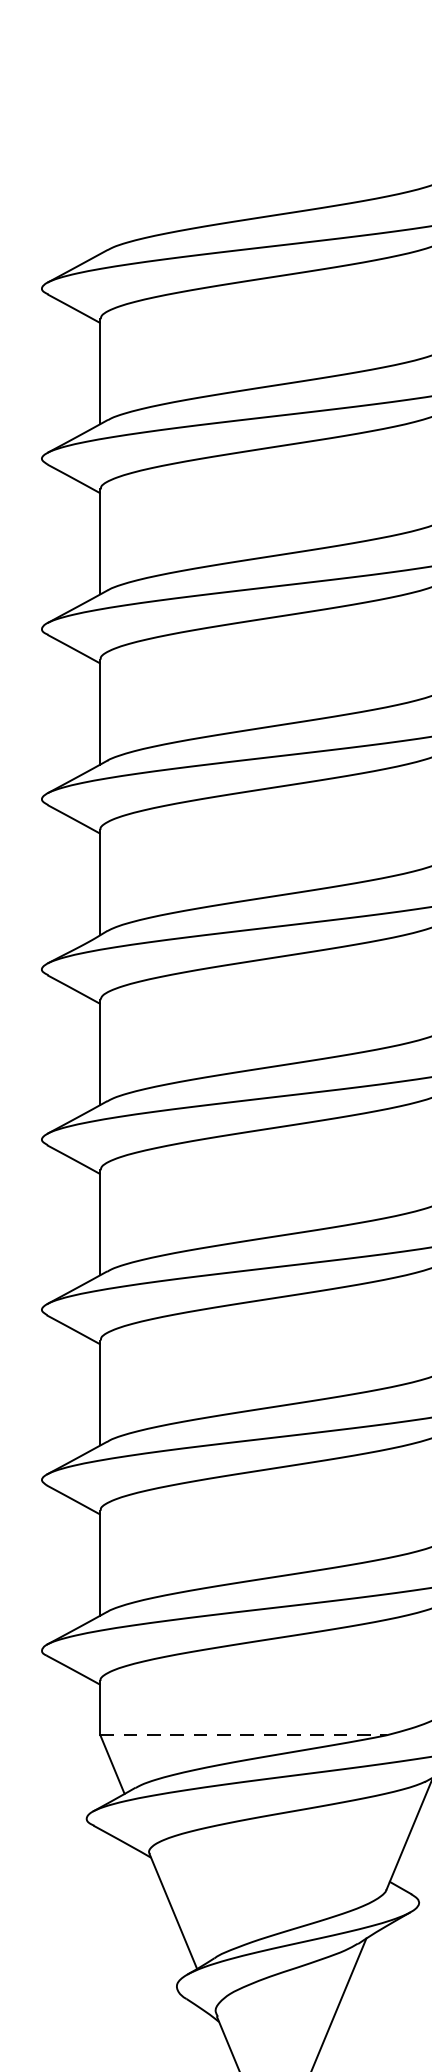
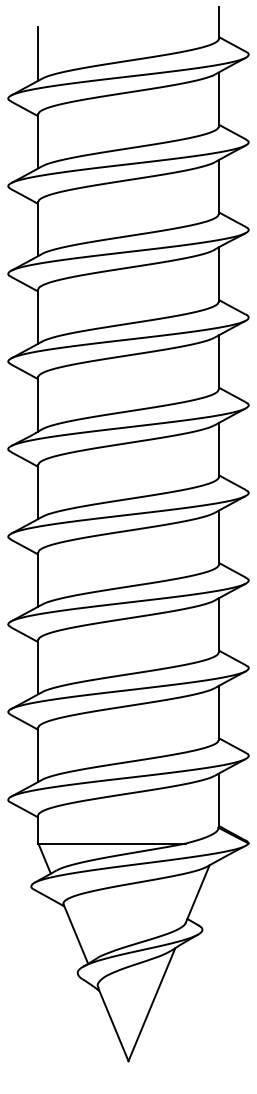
line: (100, 201) -> (38, 53), added
line: (244, 1735) -> (112, 843), dashed -> solid

